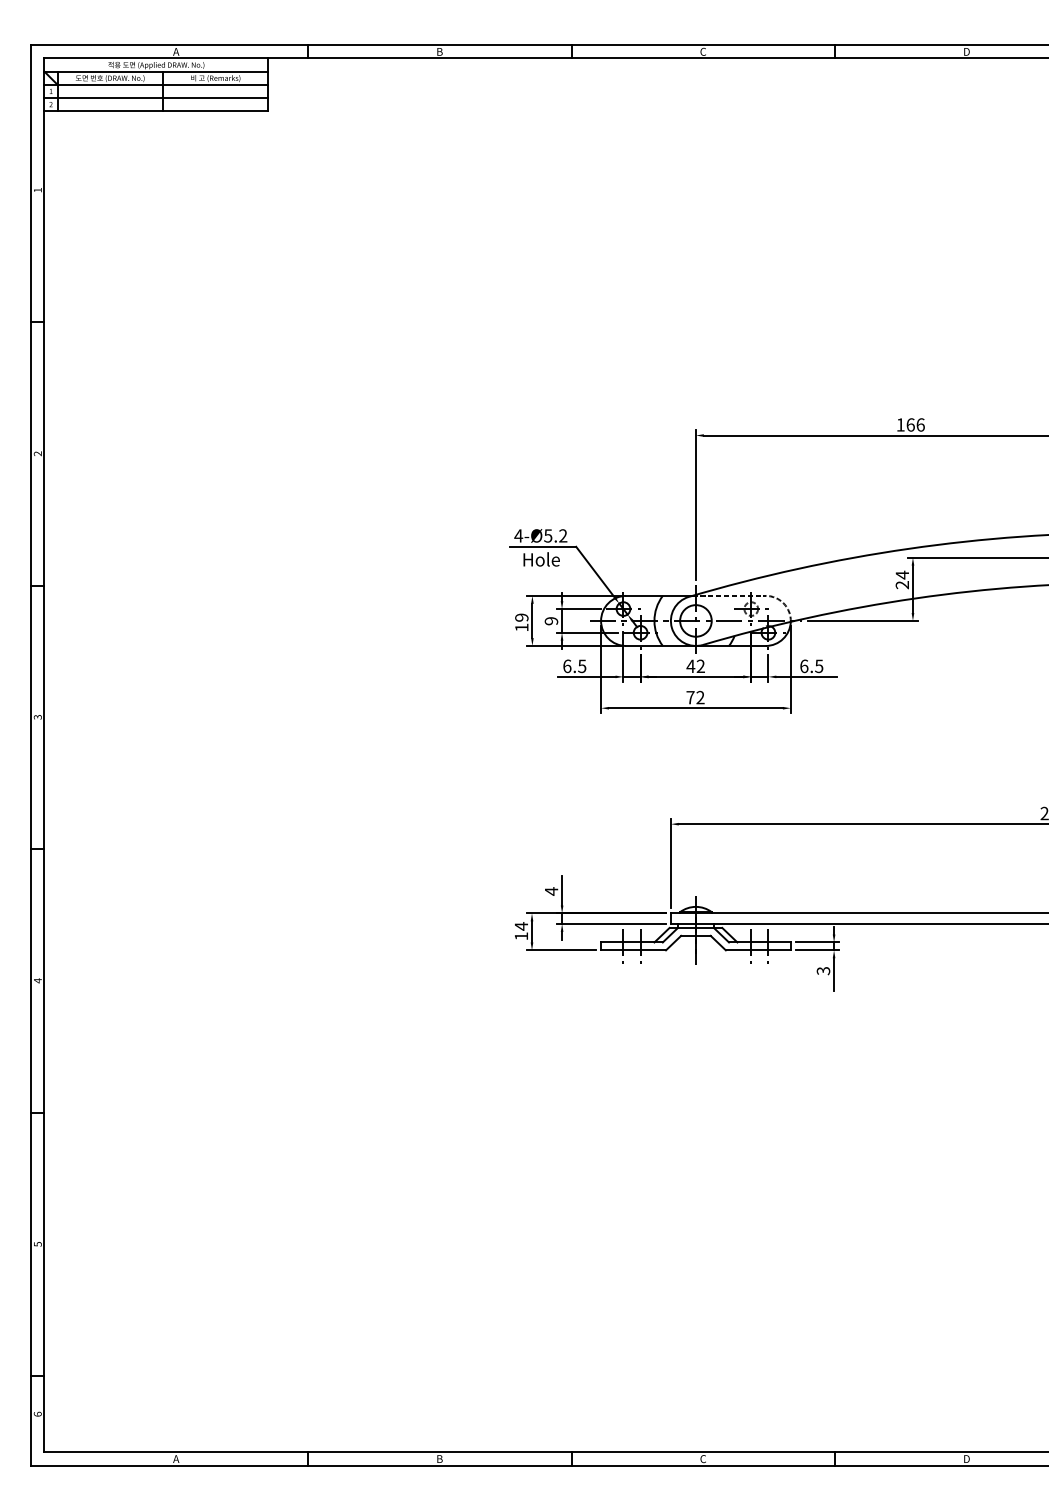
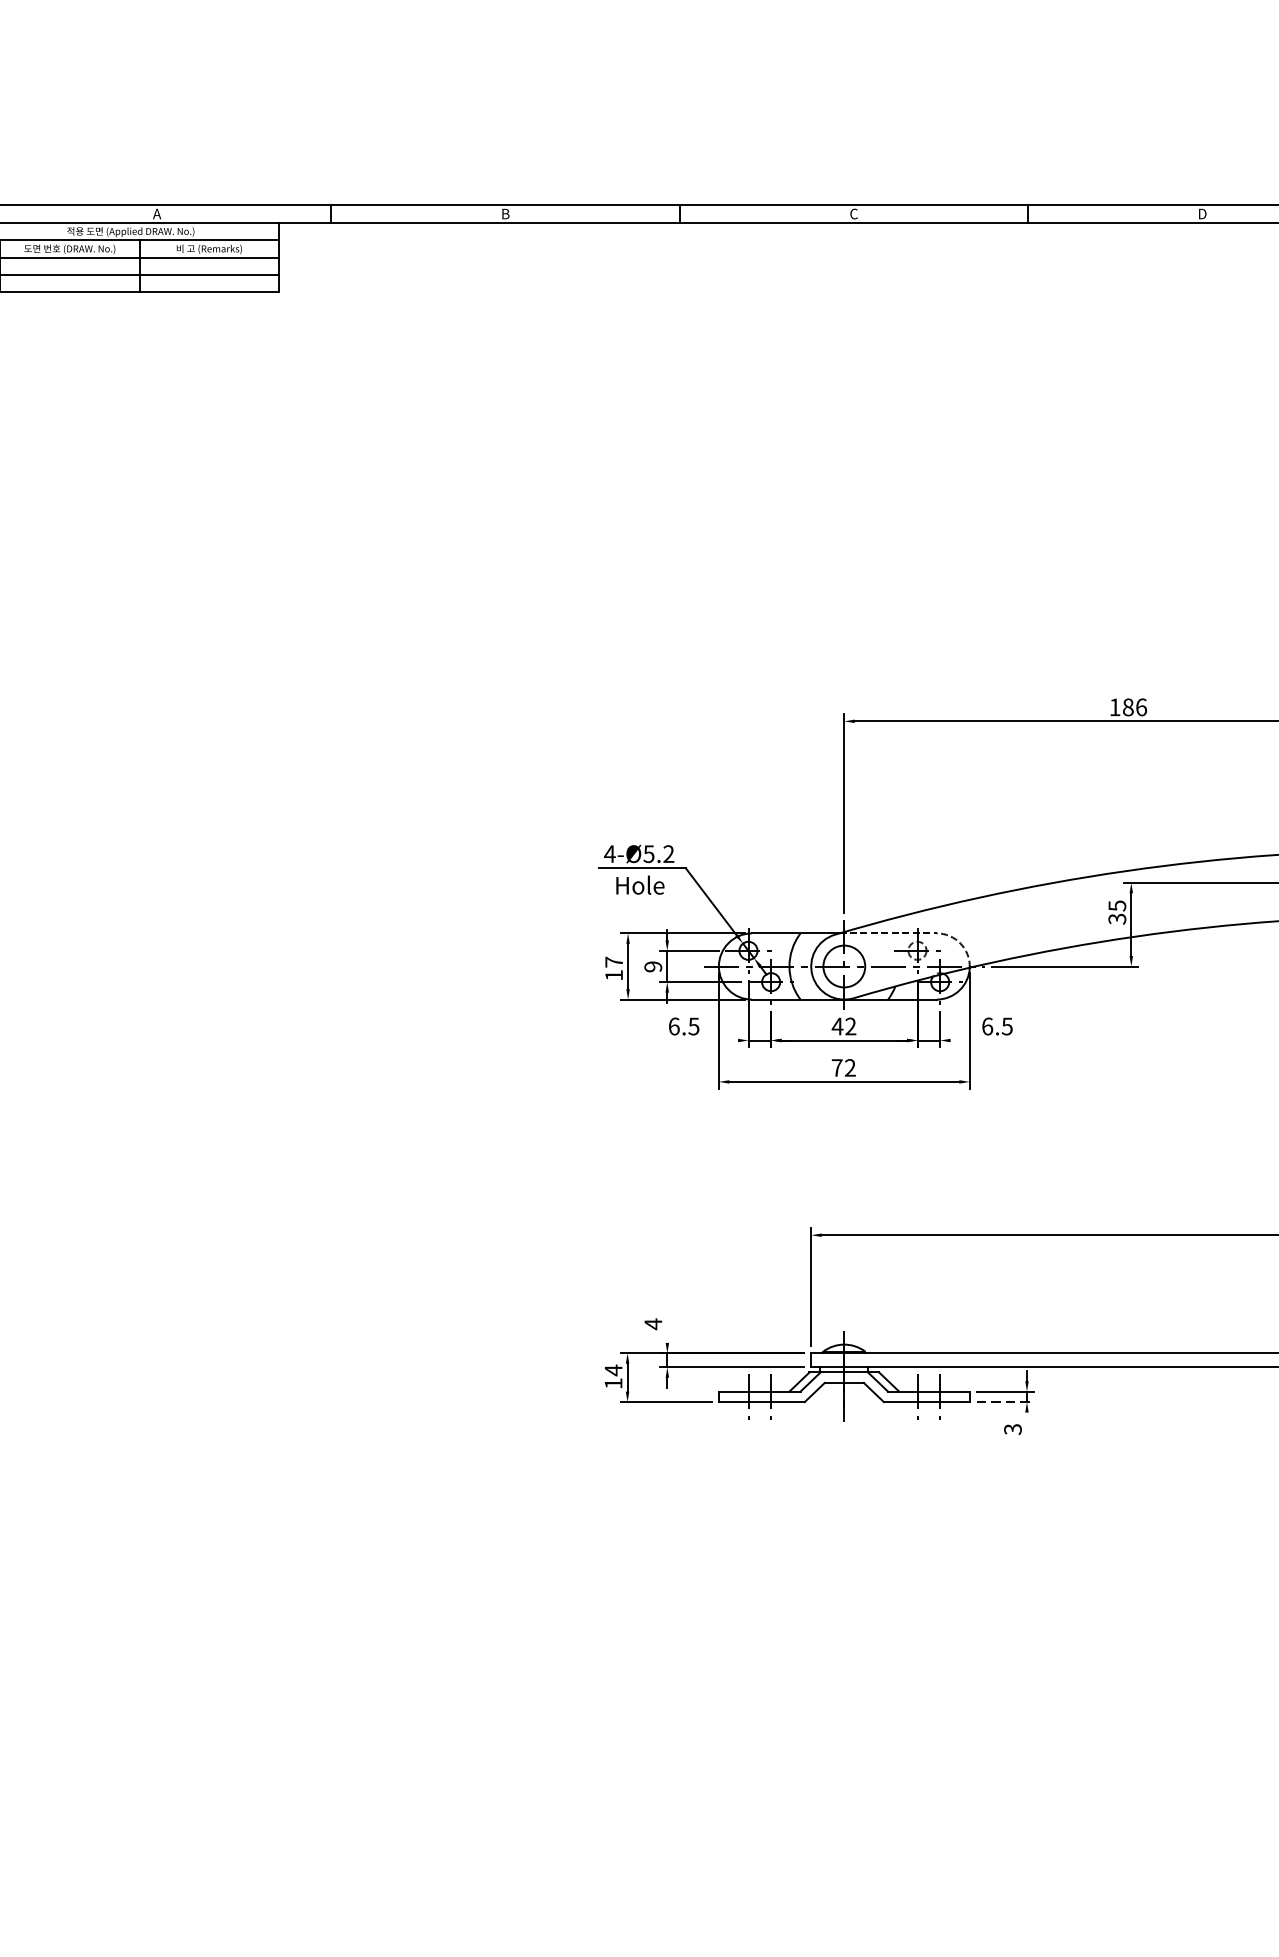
text: (910, 424) -> (1128, 706), 166 -> 186
text: (902, 579) -> (1117, 911), 24 -> 35
text: (521, 617) -> (613, 961), 19 -> 17
line: (586, 676) -> (699, 1039), removed
line: (806, 676) -> (990, 1039), removed
line: (562, 890) -> (667, 1322), removed
line: (817, 950) -> (1005, 1402), solid -> dashed
line: (834, 974) -> (1027, 1434), removed

